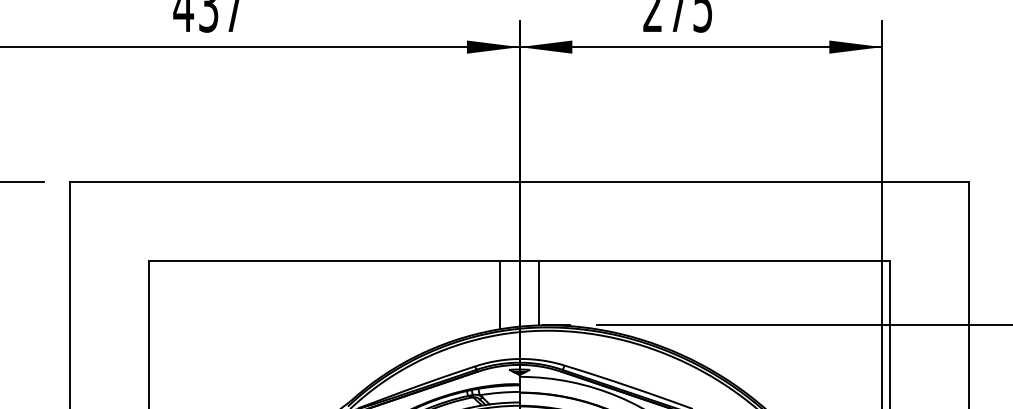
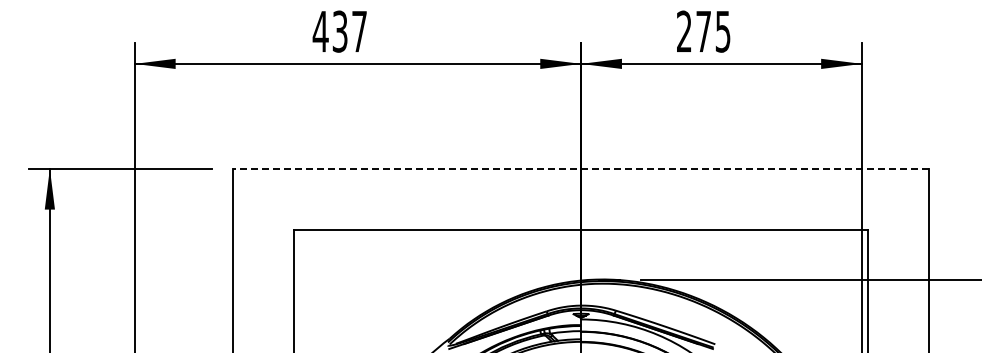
line: (518, 182) -> (580, 168), solid -> dashed
line: (539, 293) -> (596, 254), removed
line: (499, 295) -> (565, 256), removed

